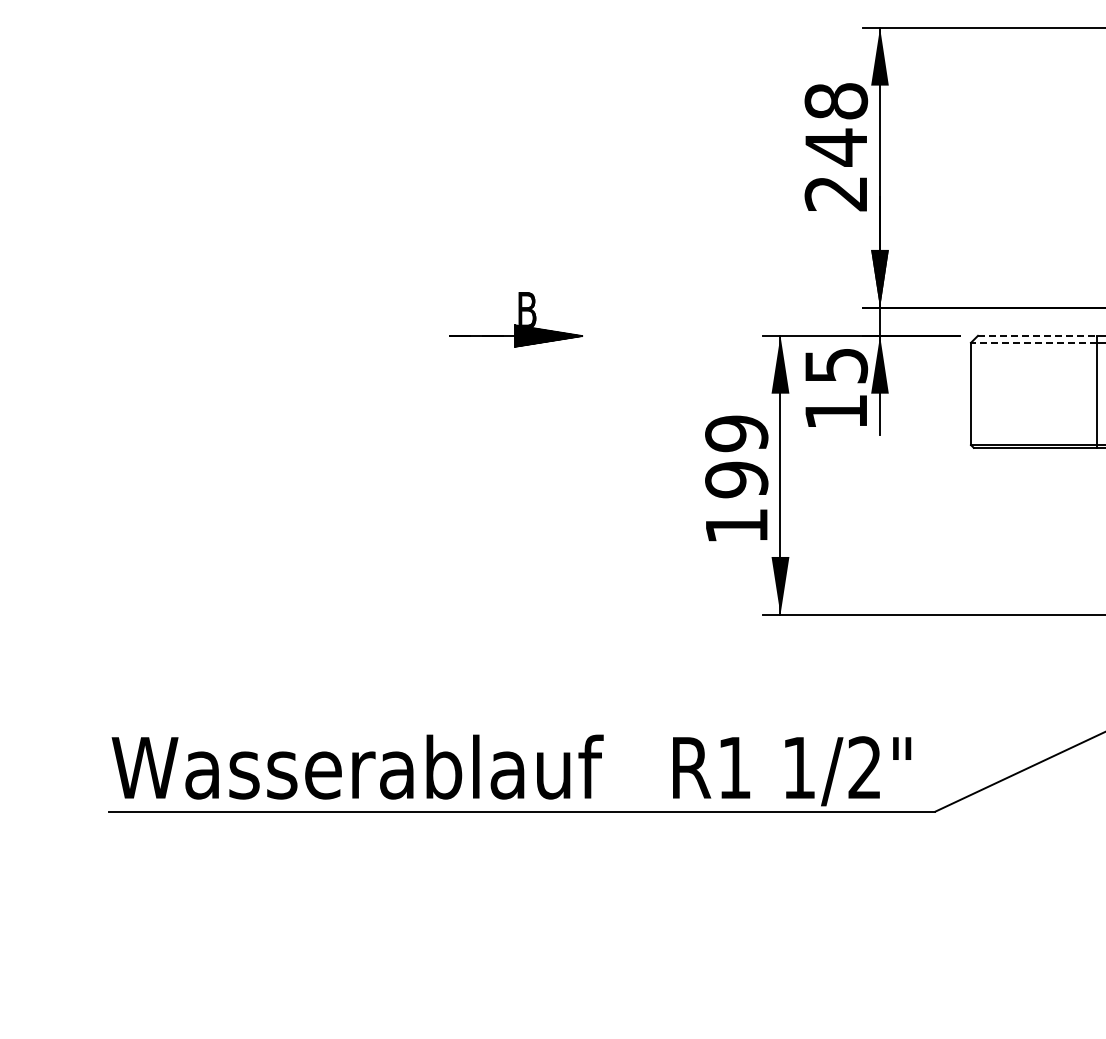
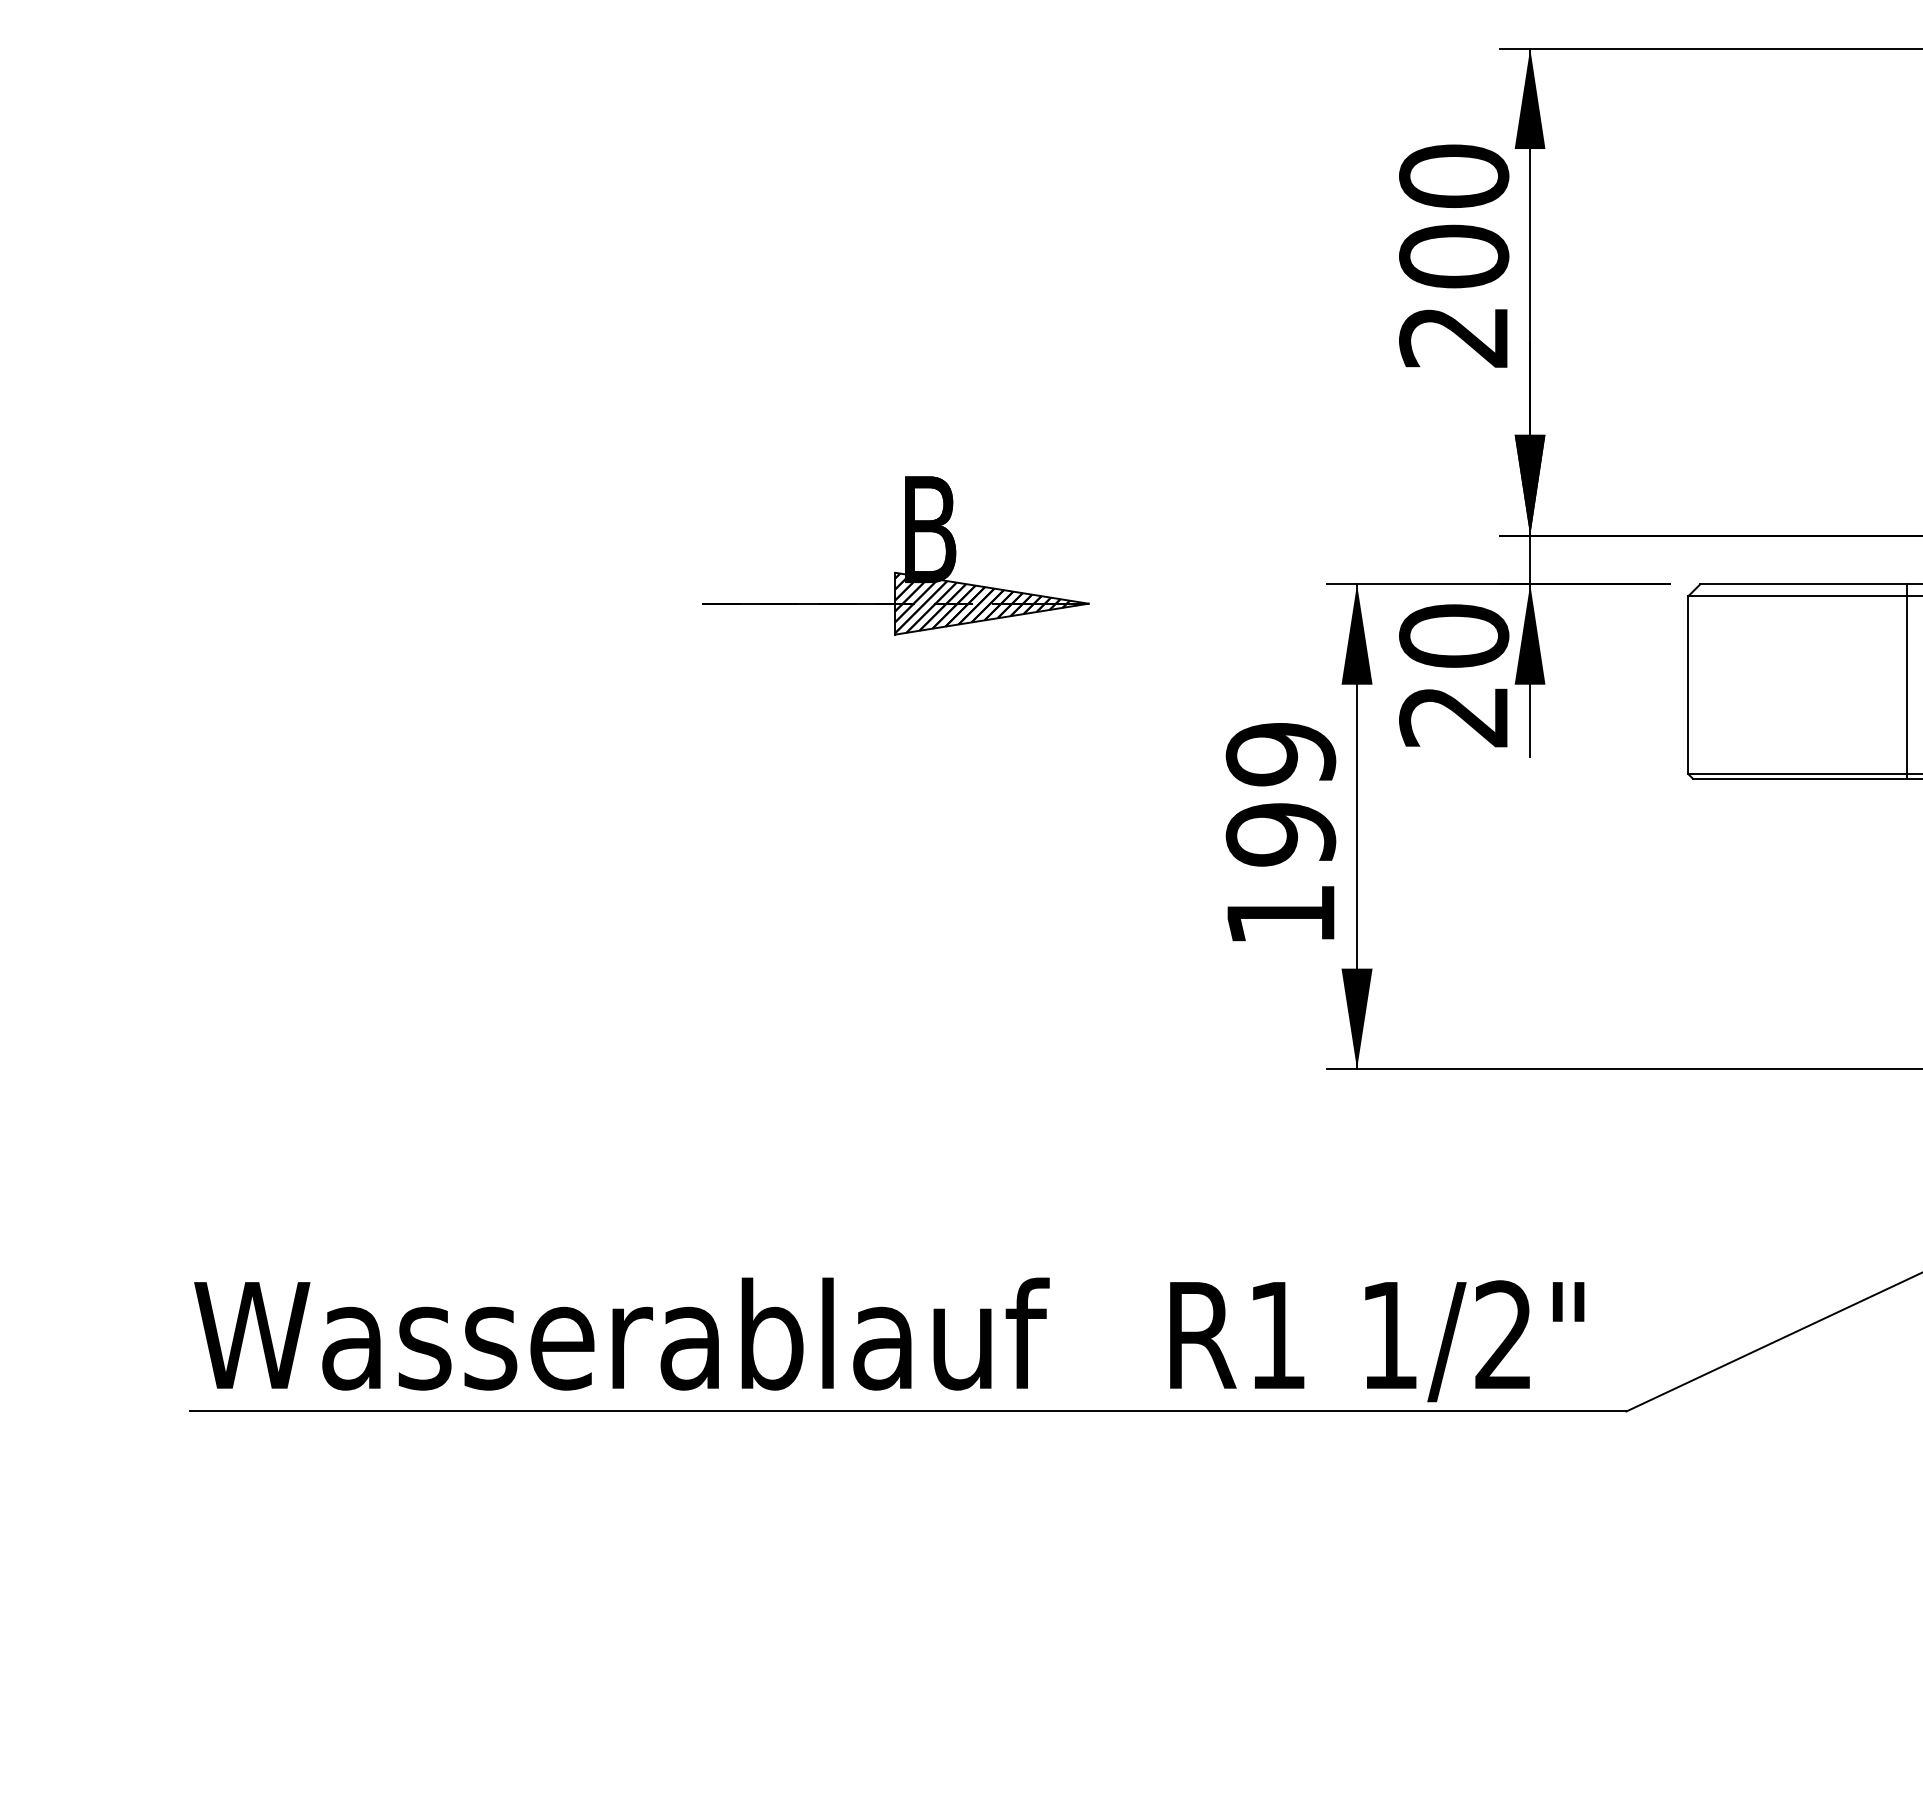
text: (836, 124) -> (1454, 216), 248 -> 200
part: (515, 319) -> (896, 555), size x1.67
line: (1037, 335) -> (1803, 583), dashed -> solid
line: (1033, 342) -> (1796, 595), dashed -> solid
text: (836, 388) -> (1454, 675), 15 -> 20

